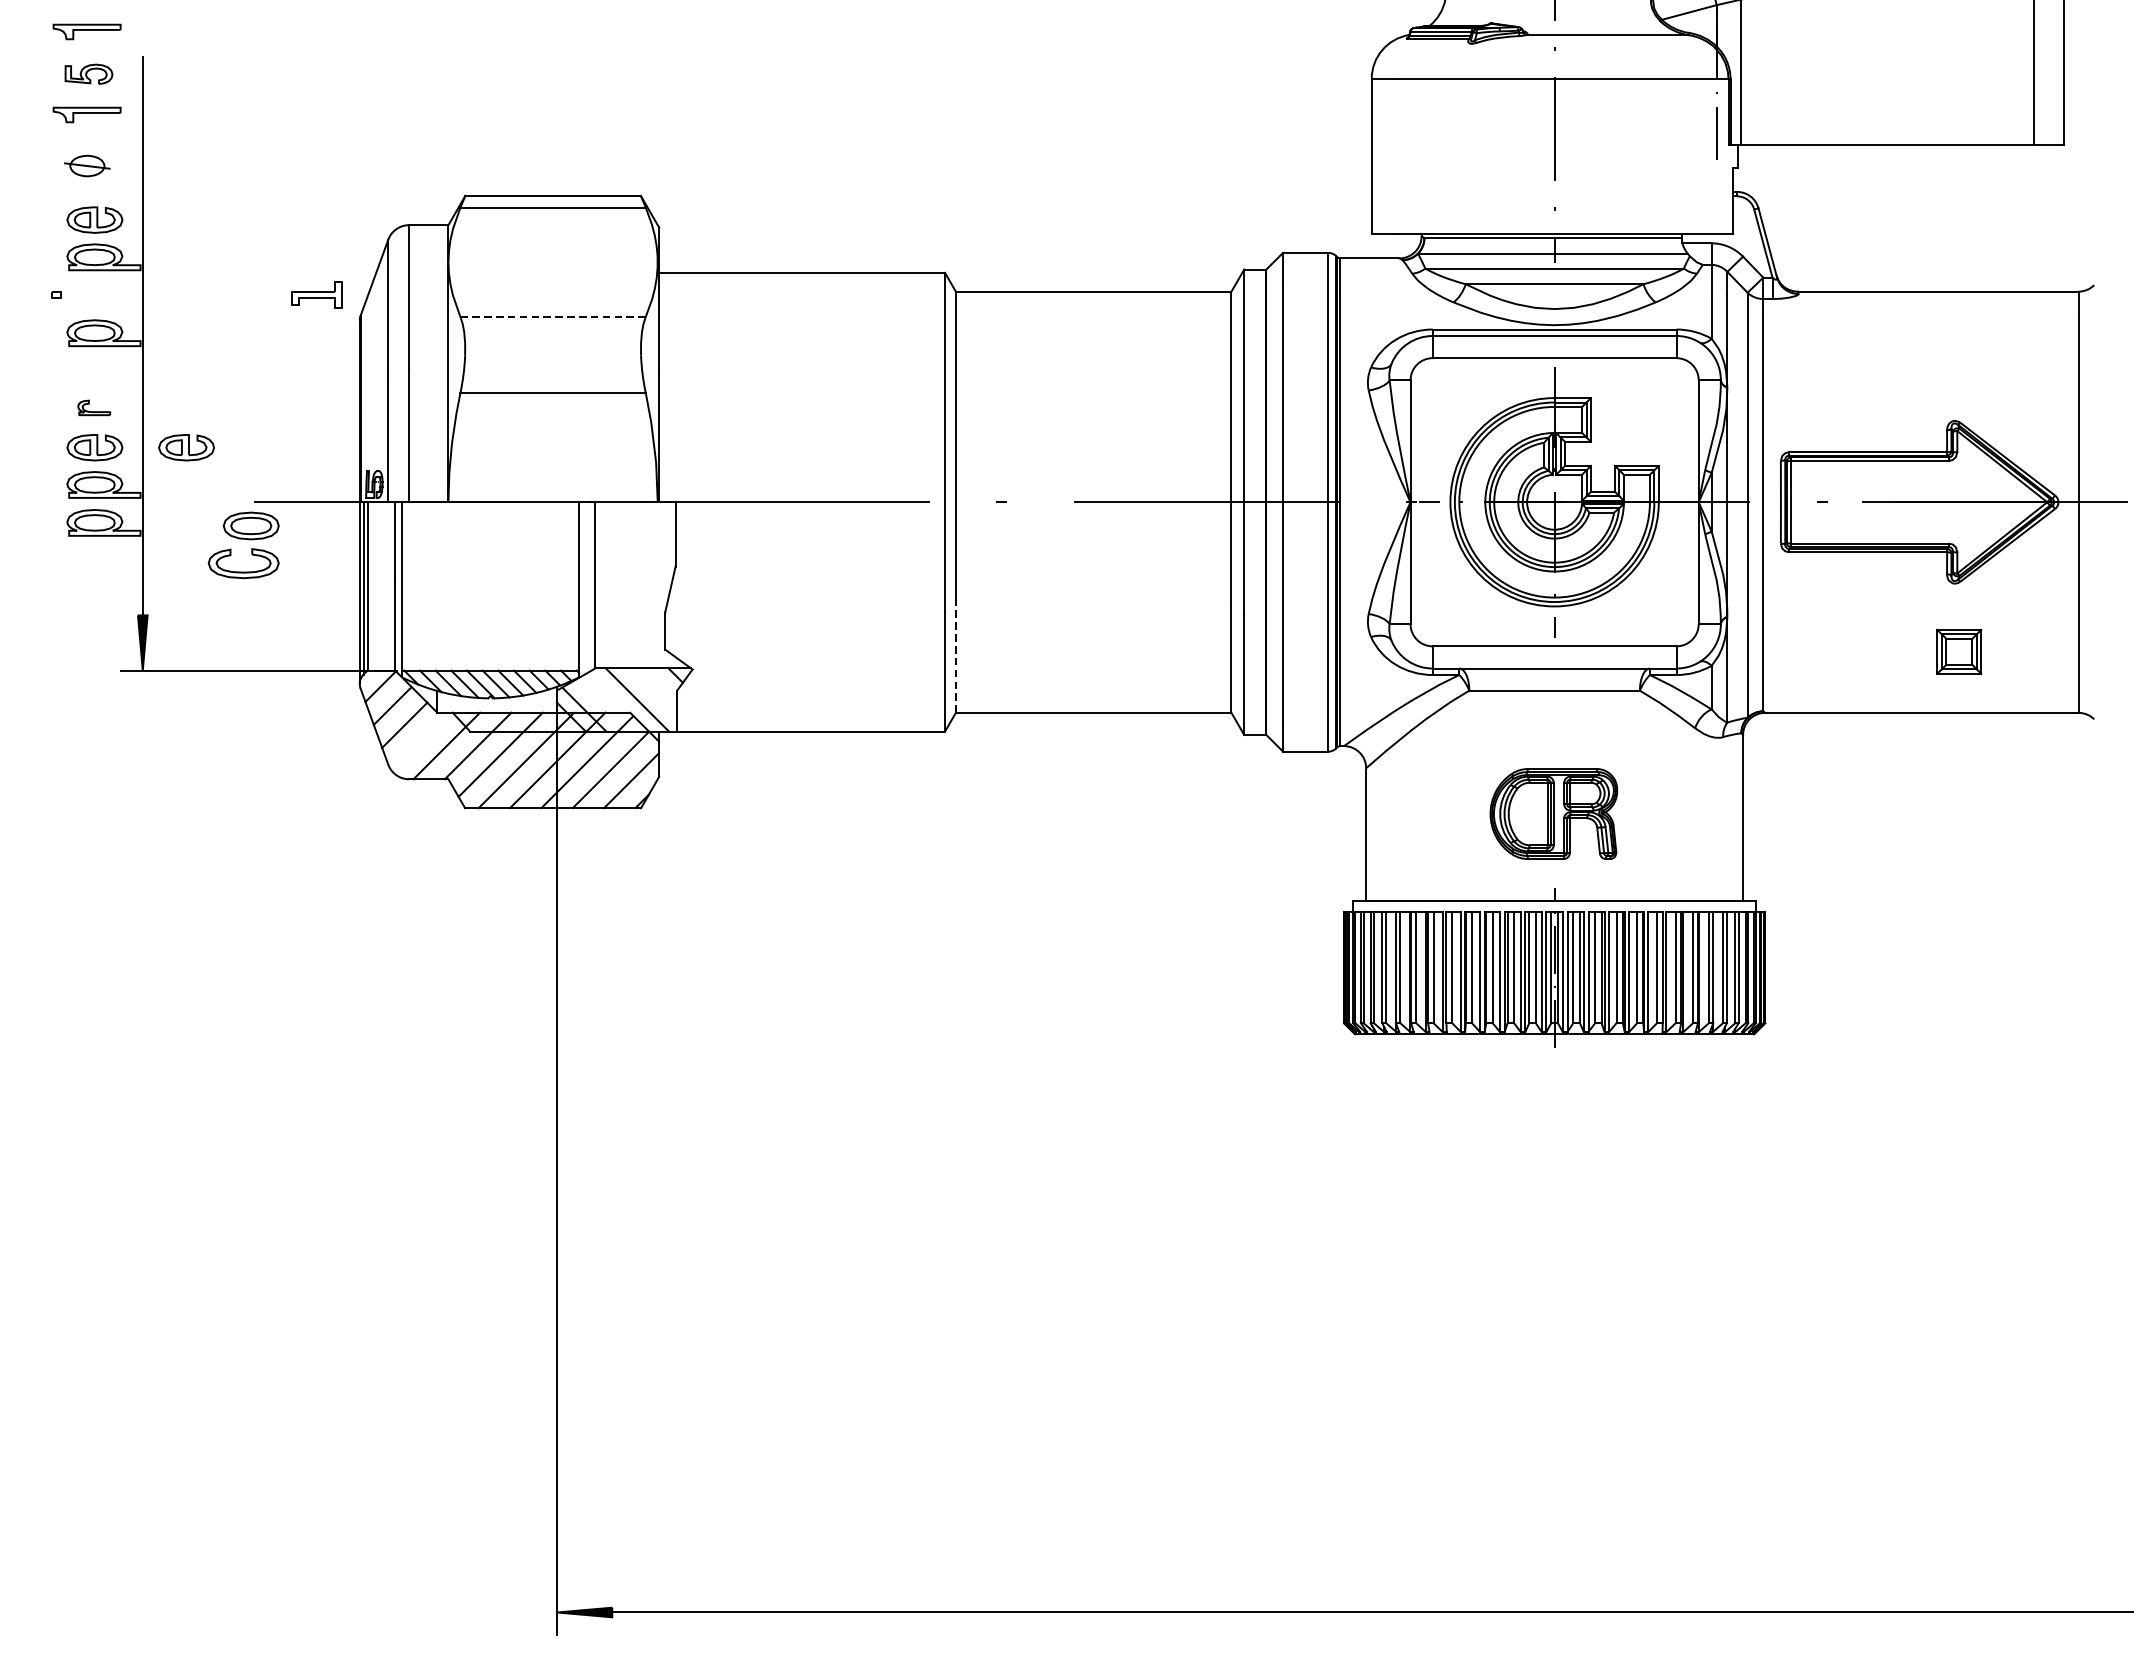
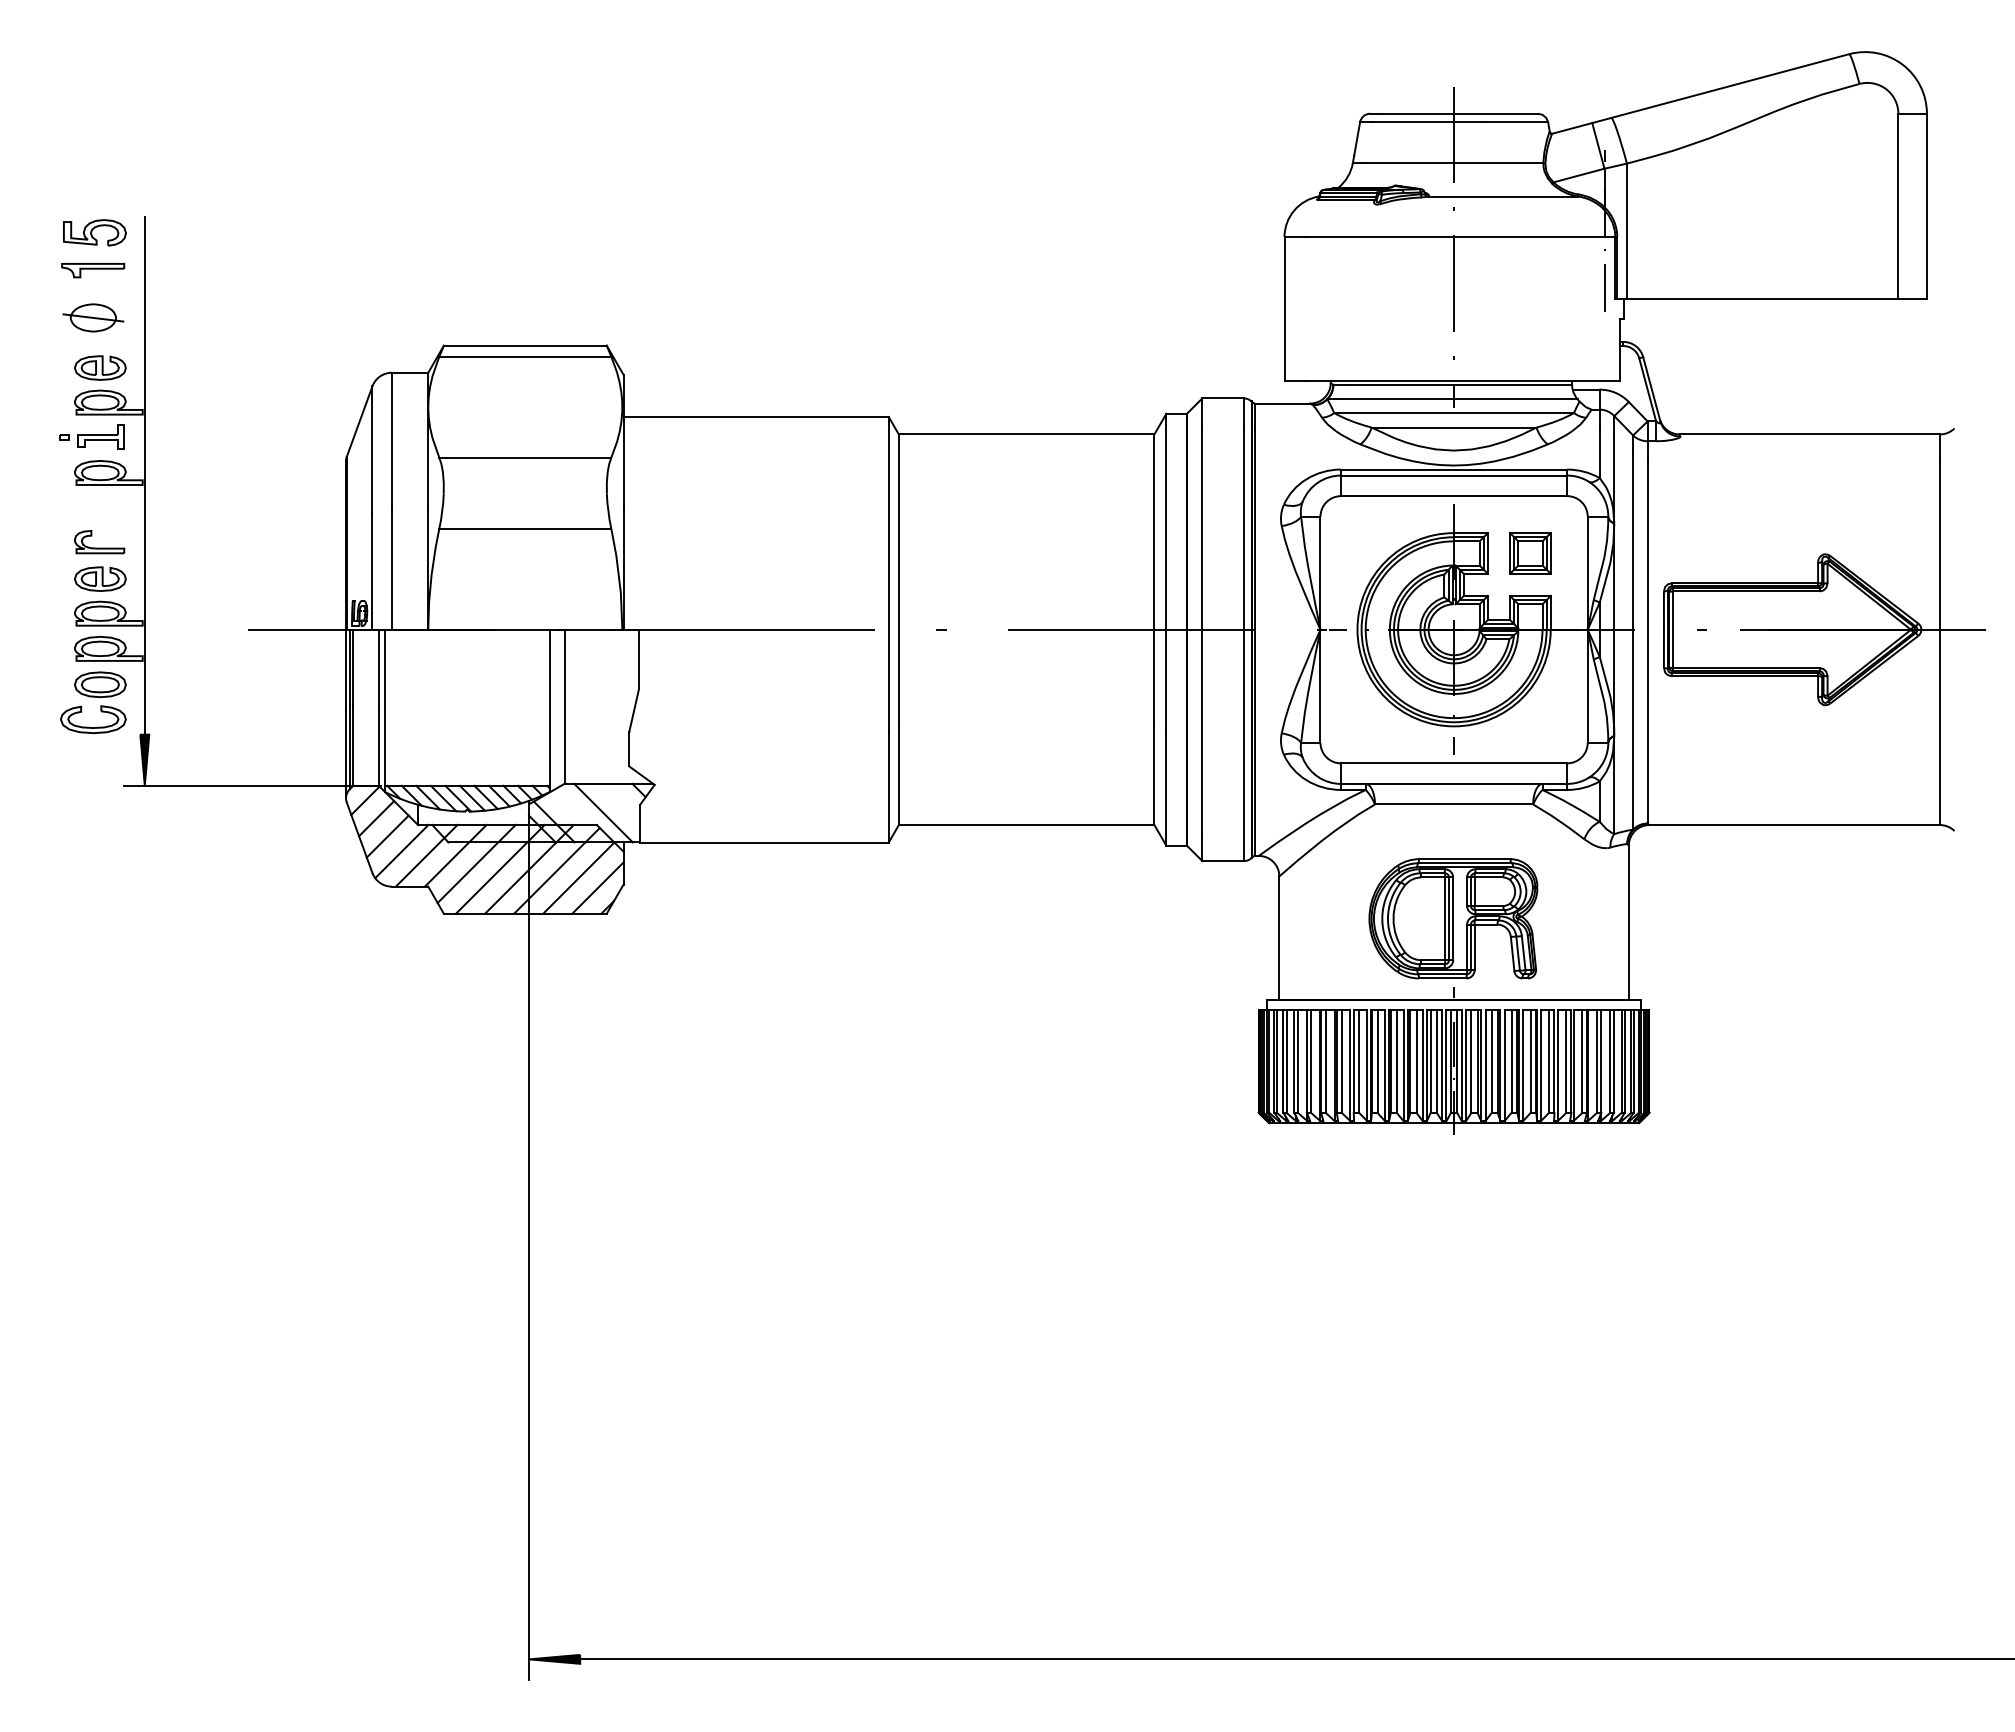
part: (87, 31) -> (93, 193), removed
part: (88, 73) -> (94, 232), size x1.43
part: (87, 165) -> (93, 317), size x1.43
part: (316, 293) -> (100, 436), moved
line: (552, 316) -> (524, 457), dashed -> solid
part: (93, 408) -> (99, 542), size x1.67
part: (186, 446) -> (185, 578), removed
part: (243, 545) -> (93, 702), moved
part: (1959, 651) -> (1530, 553), moved
line: (955, 658) -> (898, 774), dashed -> solid
line: (419, 741) -> (401, 851), added
part: (1553, 813) -> (1453, 918), size x1.43

